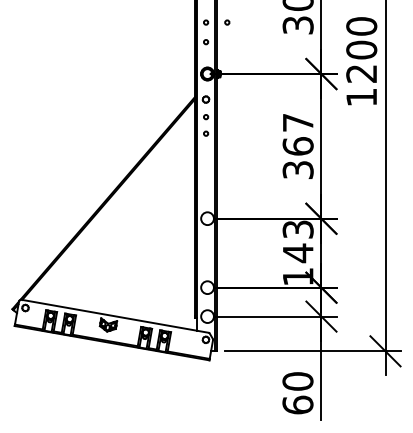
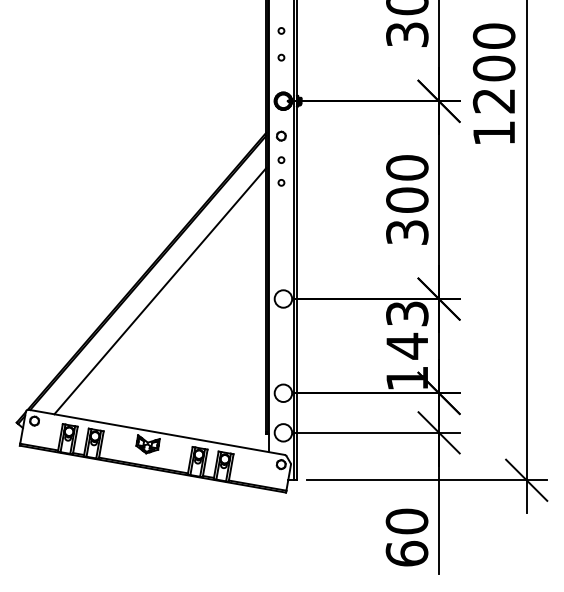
circle: (227, 22) -> (310, 30), removed
text: (298, 134) -> (407, 183), 367 -> 300
line: (117, 213) -> (160, 291), added

